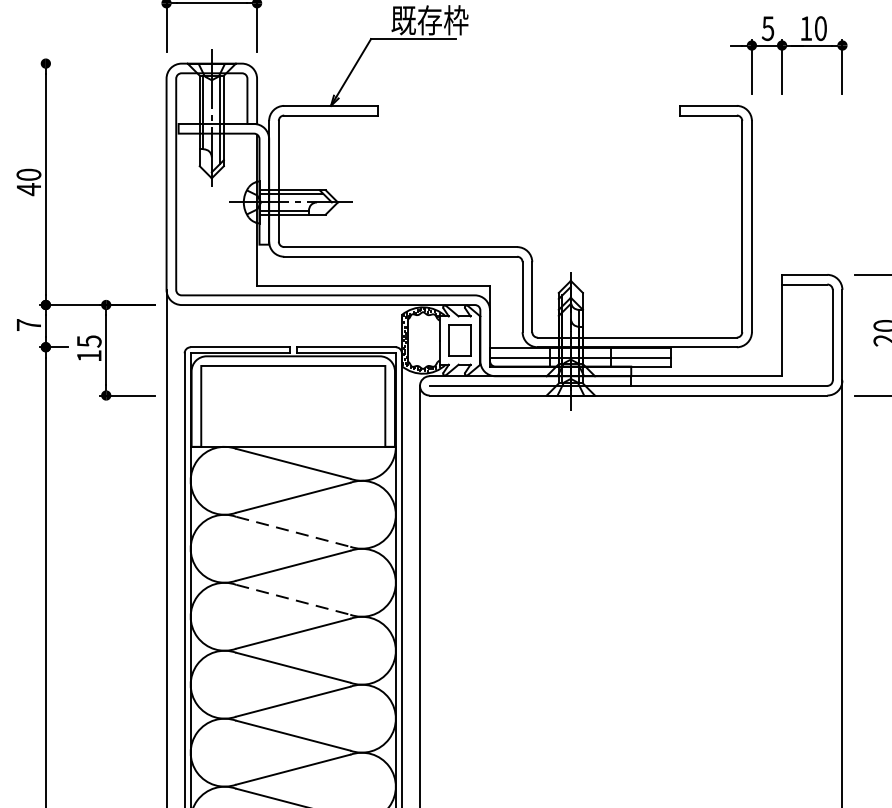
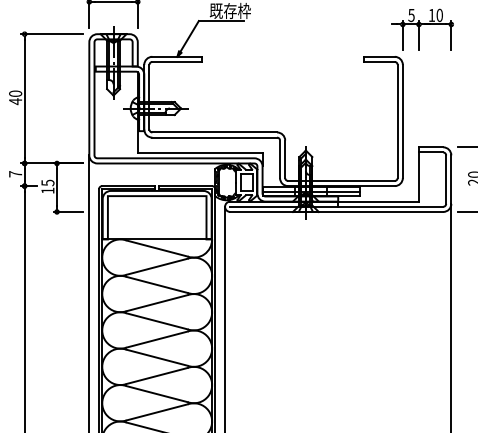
line: (95, 64) -> (51, 34), added
line: (293, 530) -> (157, 284), dashed -> solid
line: (293, 600) -> (157, 321), dashed -> solid

